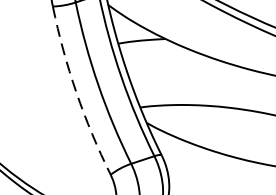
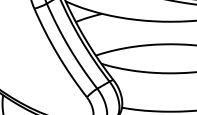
arc: (75, 92) -> (57, 54), dashed -> solid

